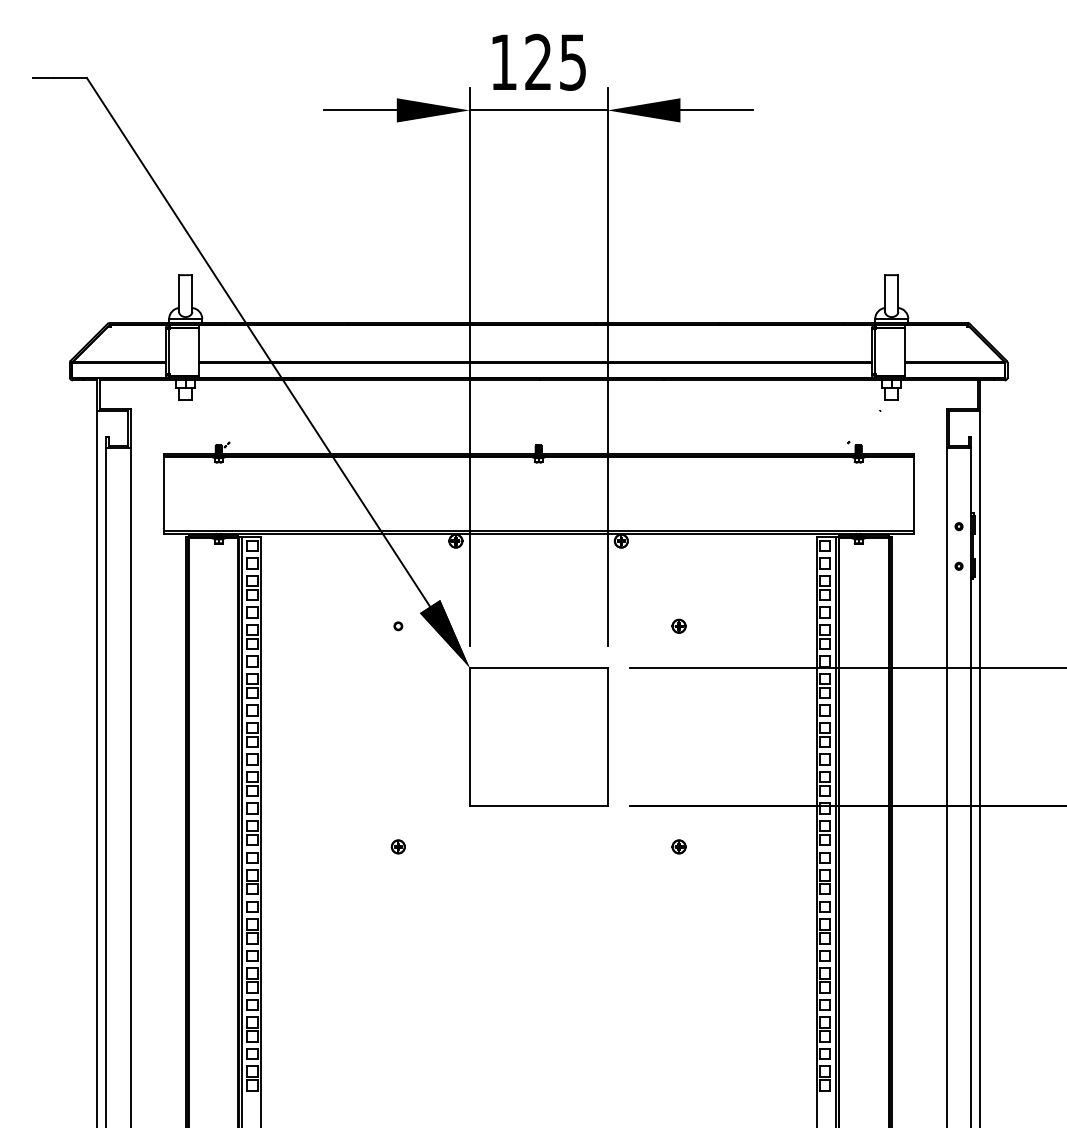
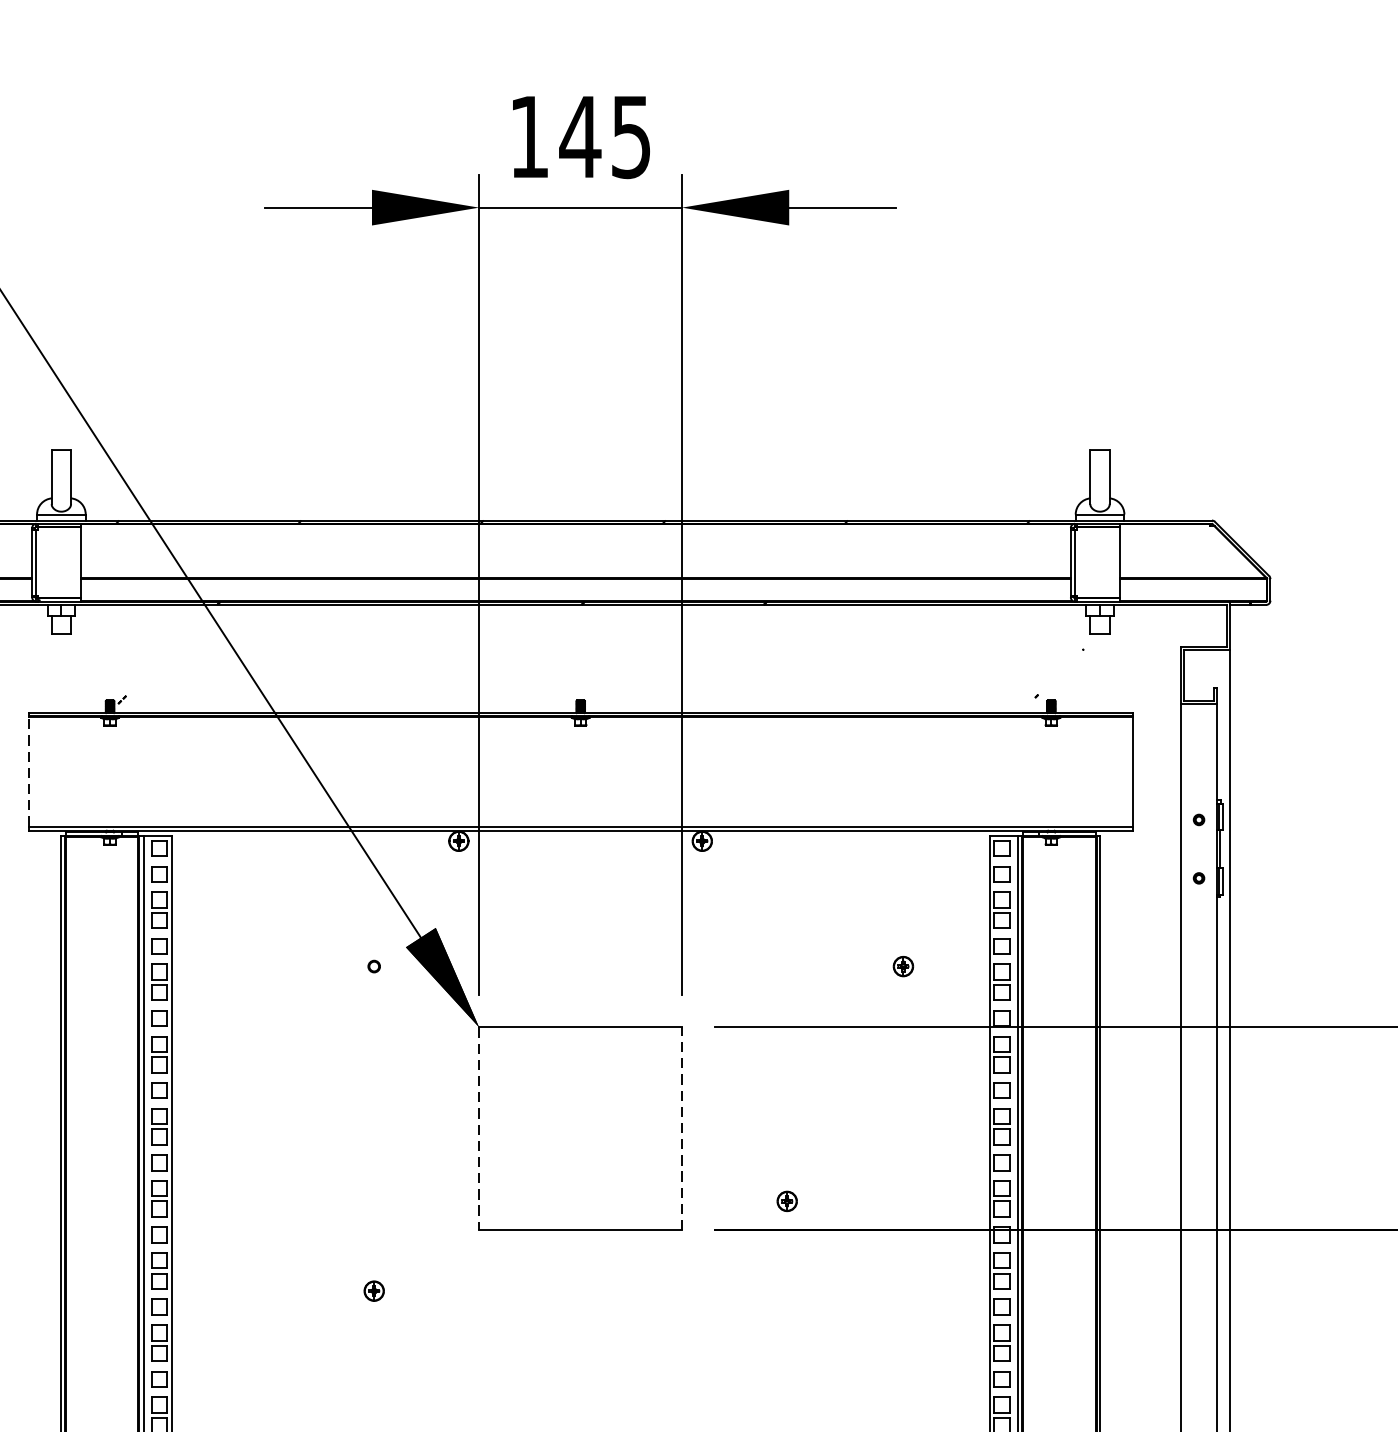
text: (538, 61) -> (580, 135), 125 -> 145
line: (163, 493) -> (28, 771), solid -> dashed
part: (678, 625) -> (902, 965), moved
line: (469, 736) -> (478, 1128), solid -> dashed
line: (607, 736) -> (681, 1128), solid -> dashed
part: (678, 846) -> (786, 1200), moved

